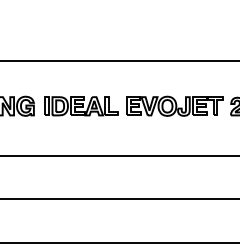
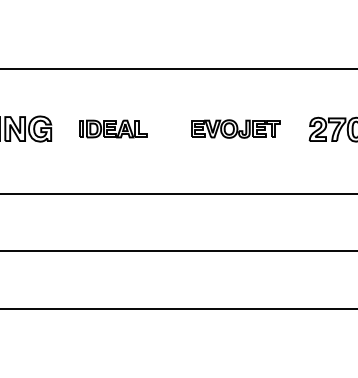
part: (81, 105) -> (113, 128), size x0.7
part: (174, 105) -> (235, 128), size x0.7

